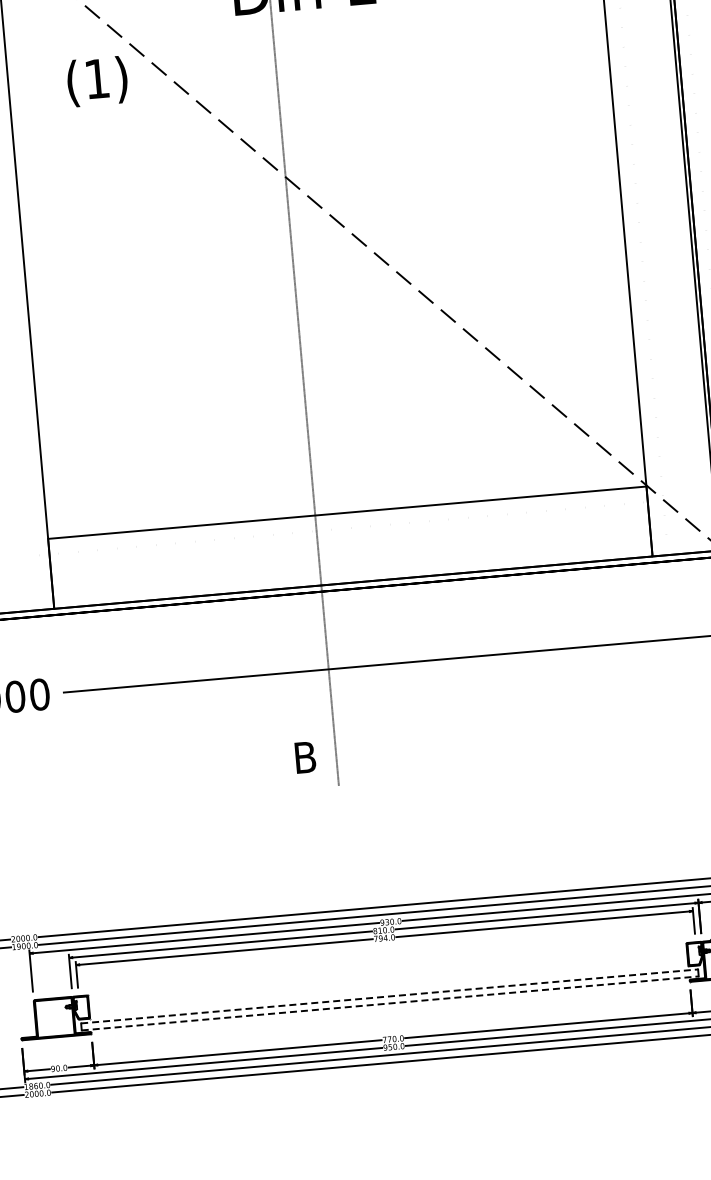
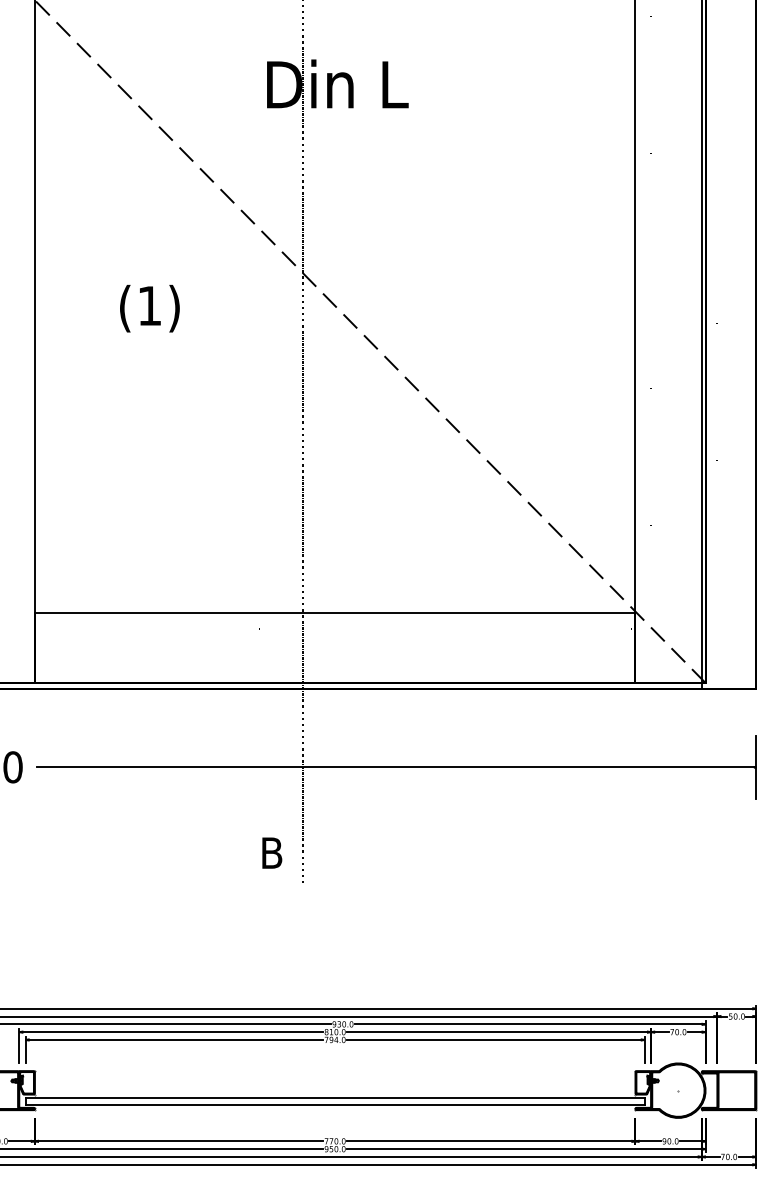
text: (97, 81) -> (149, 308), moved
line: (389, 996) -> (335, 1098), dashed -> solid
line: (390, 1003) -> (335, 1105), dashed -> solid

